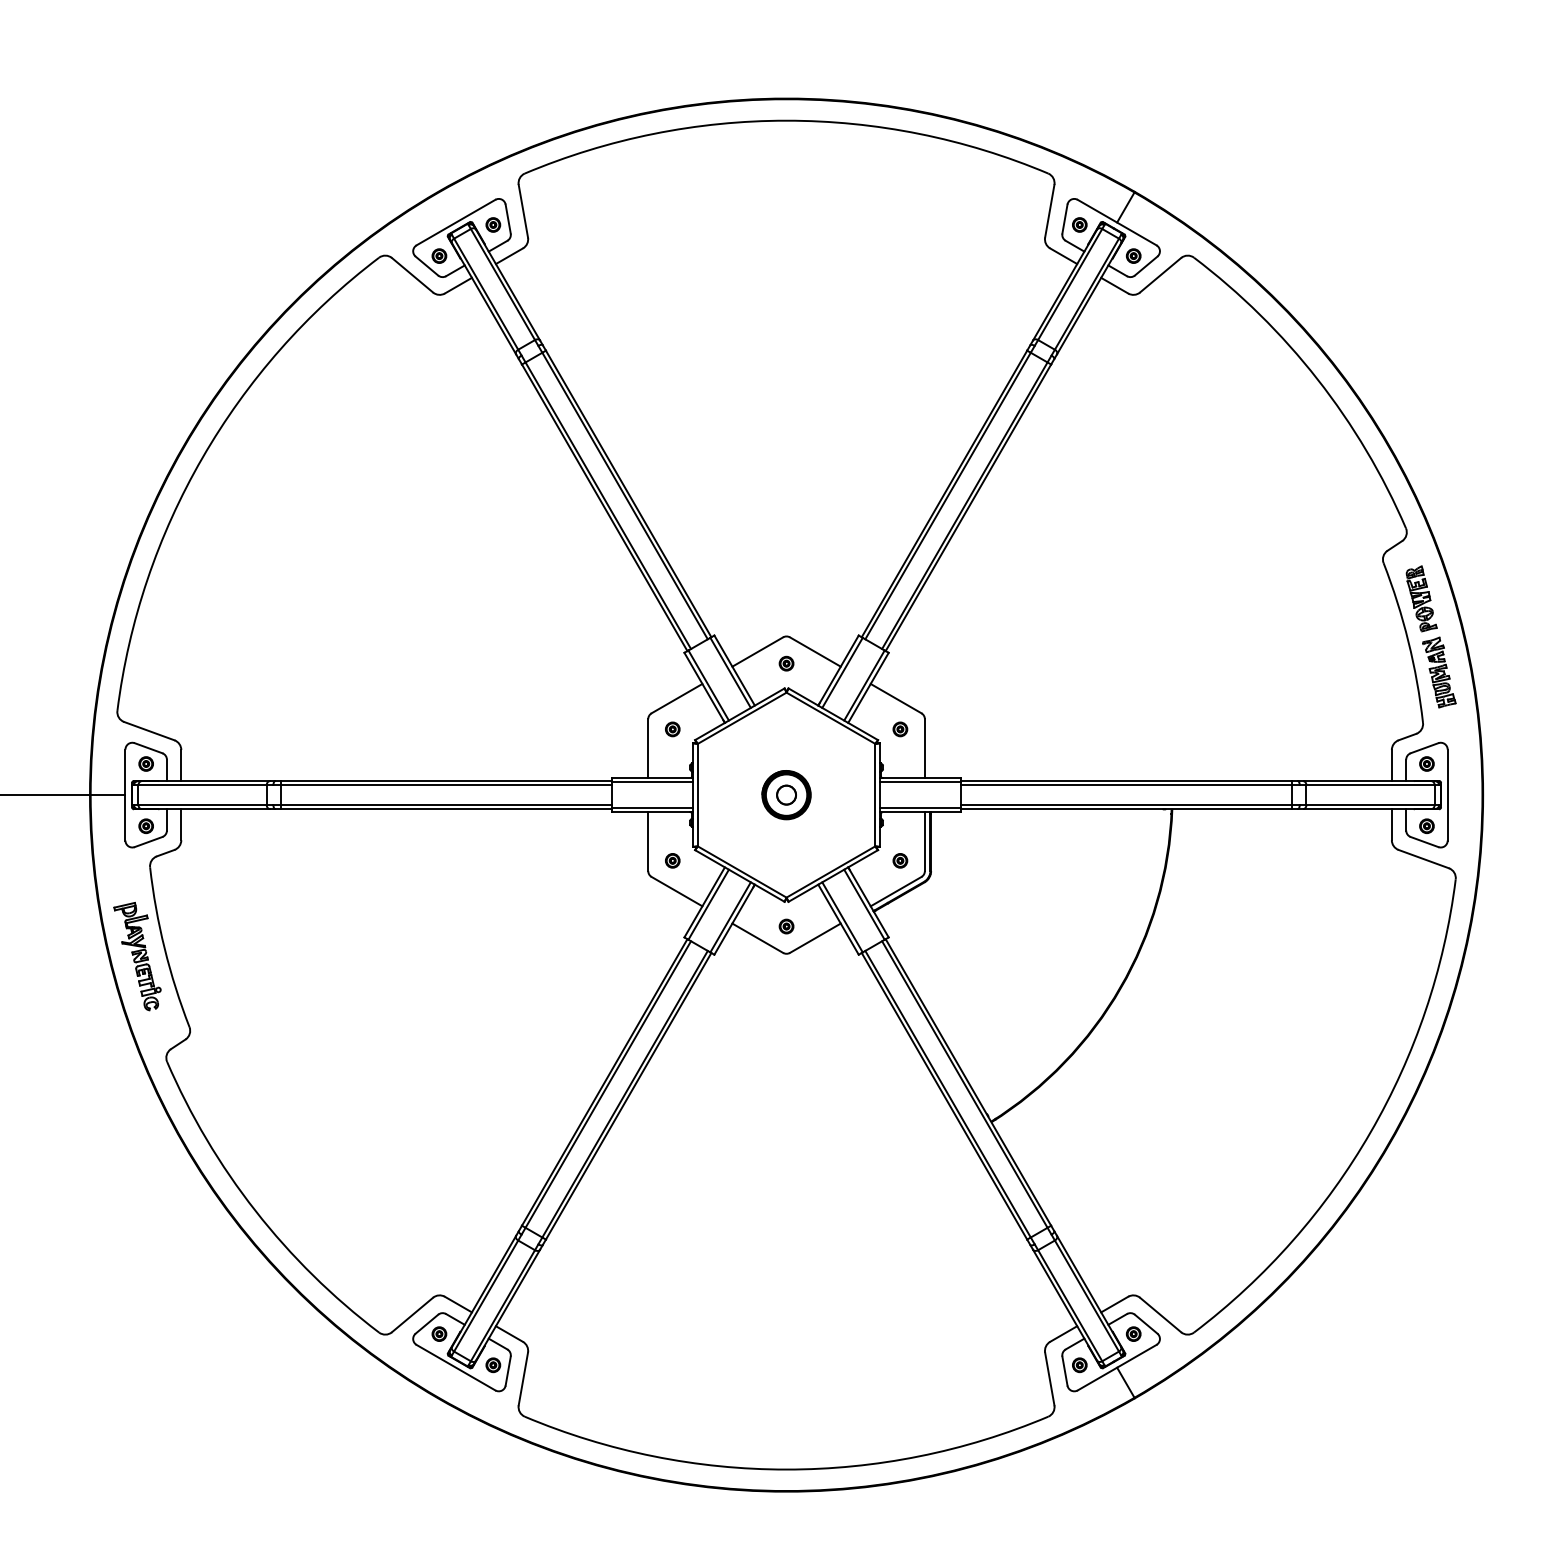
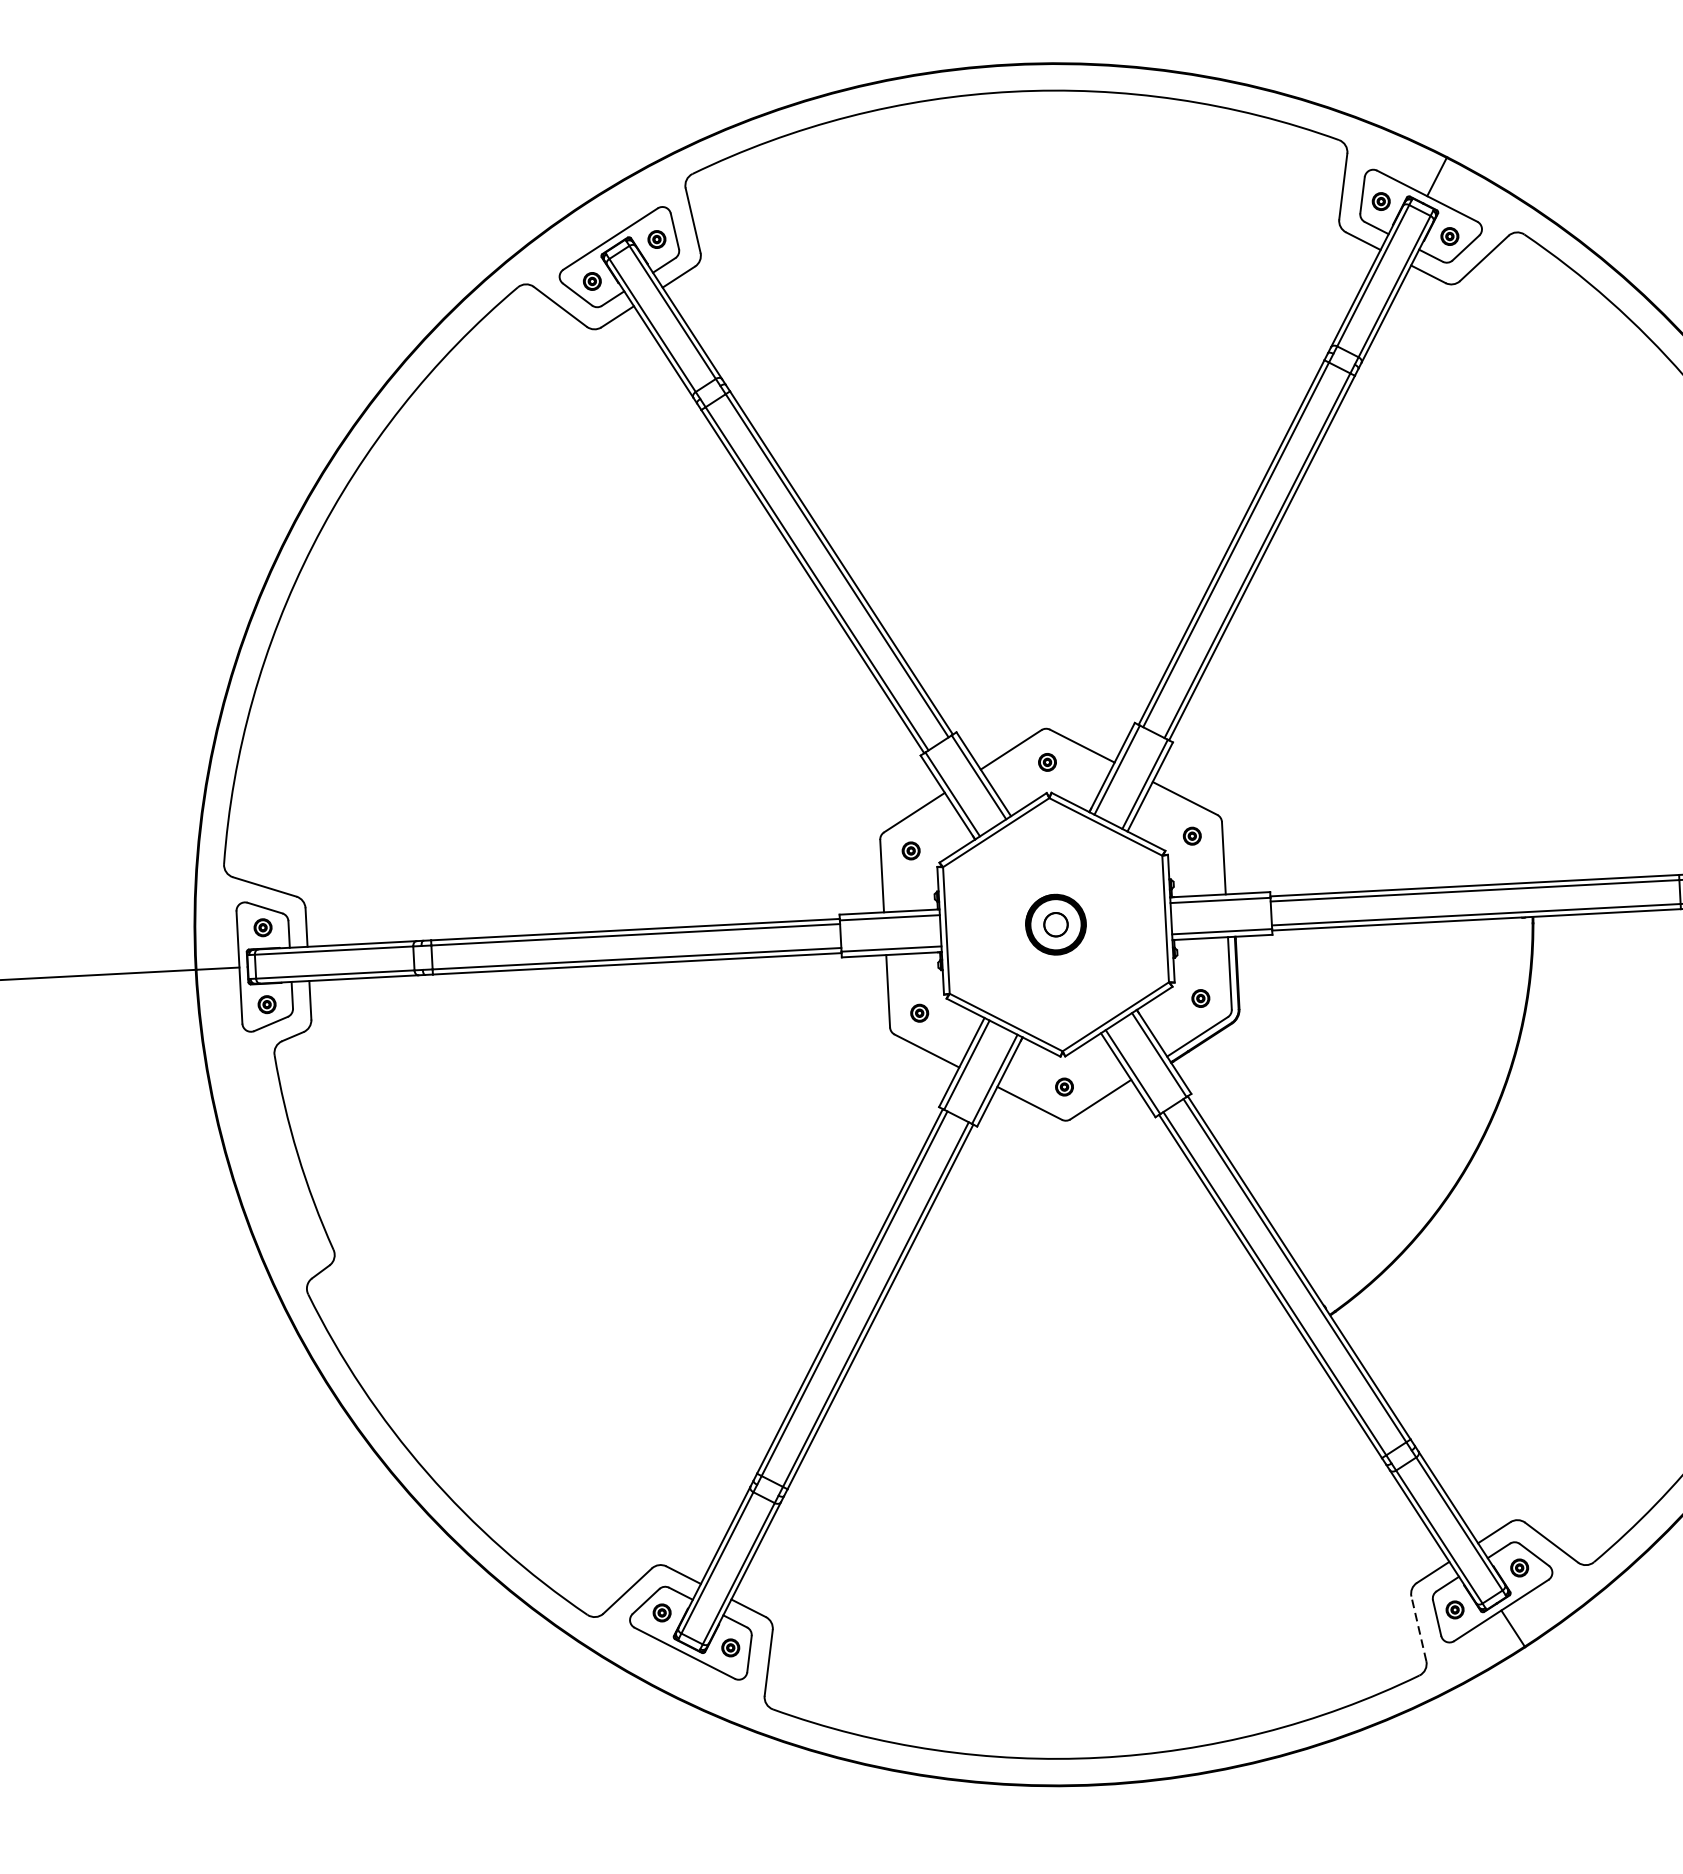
part: (137, 956) -> (264, 1166), removed
line: (1049, 1379) -> (1418, 1629), solid -> dashed

